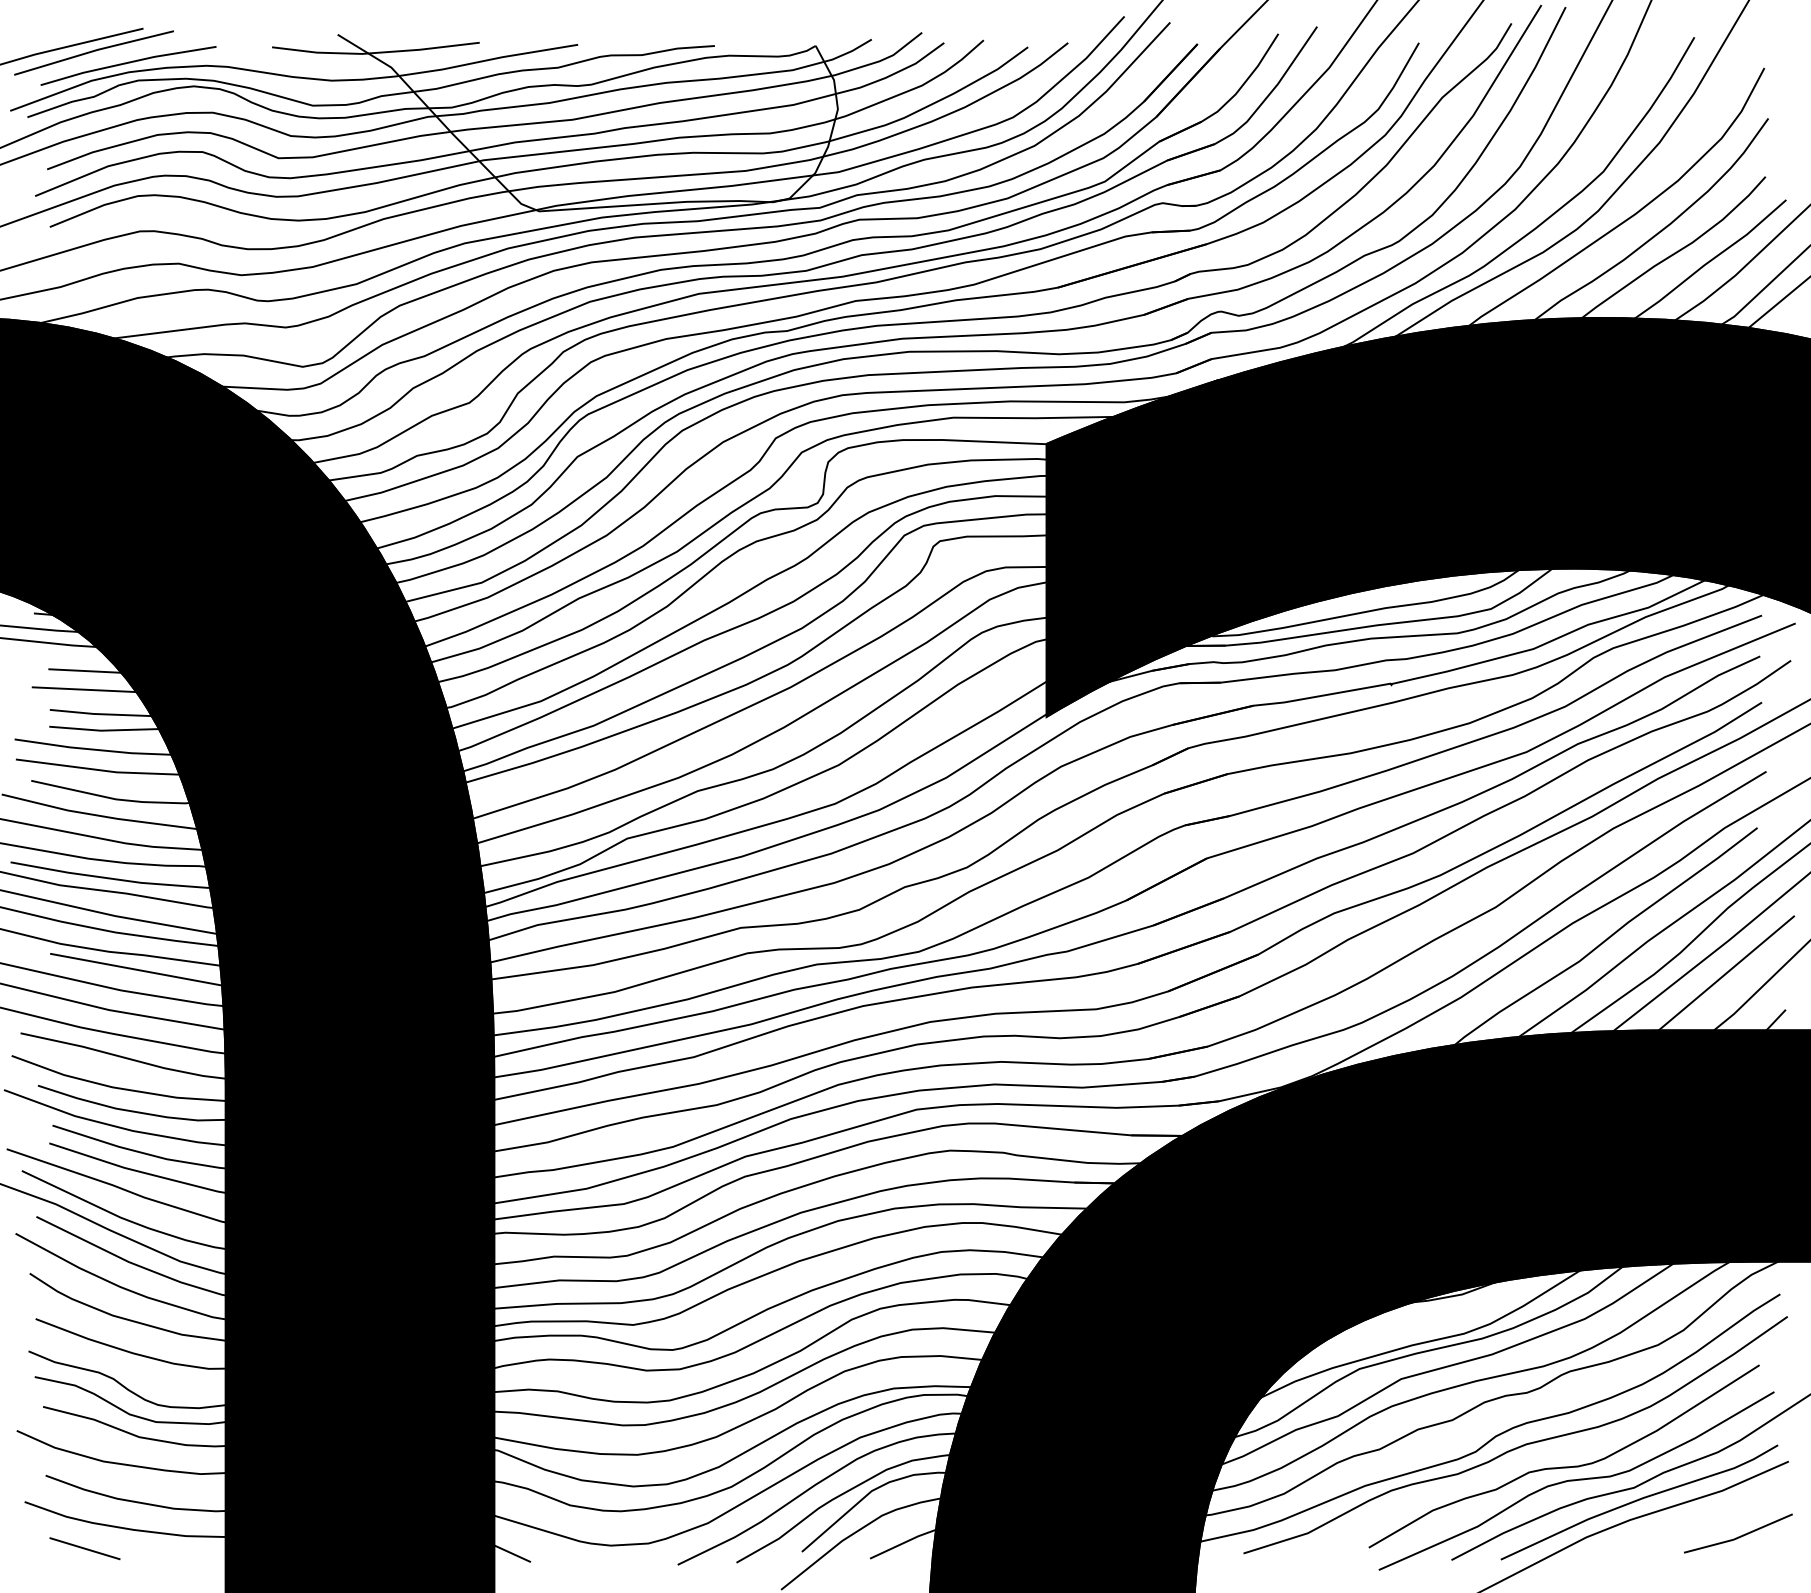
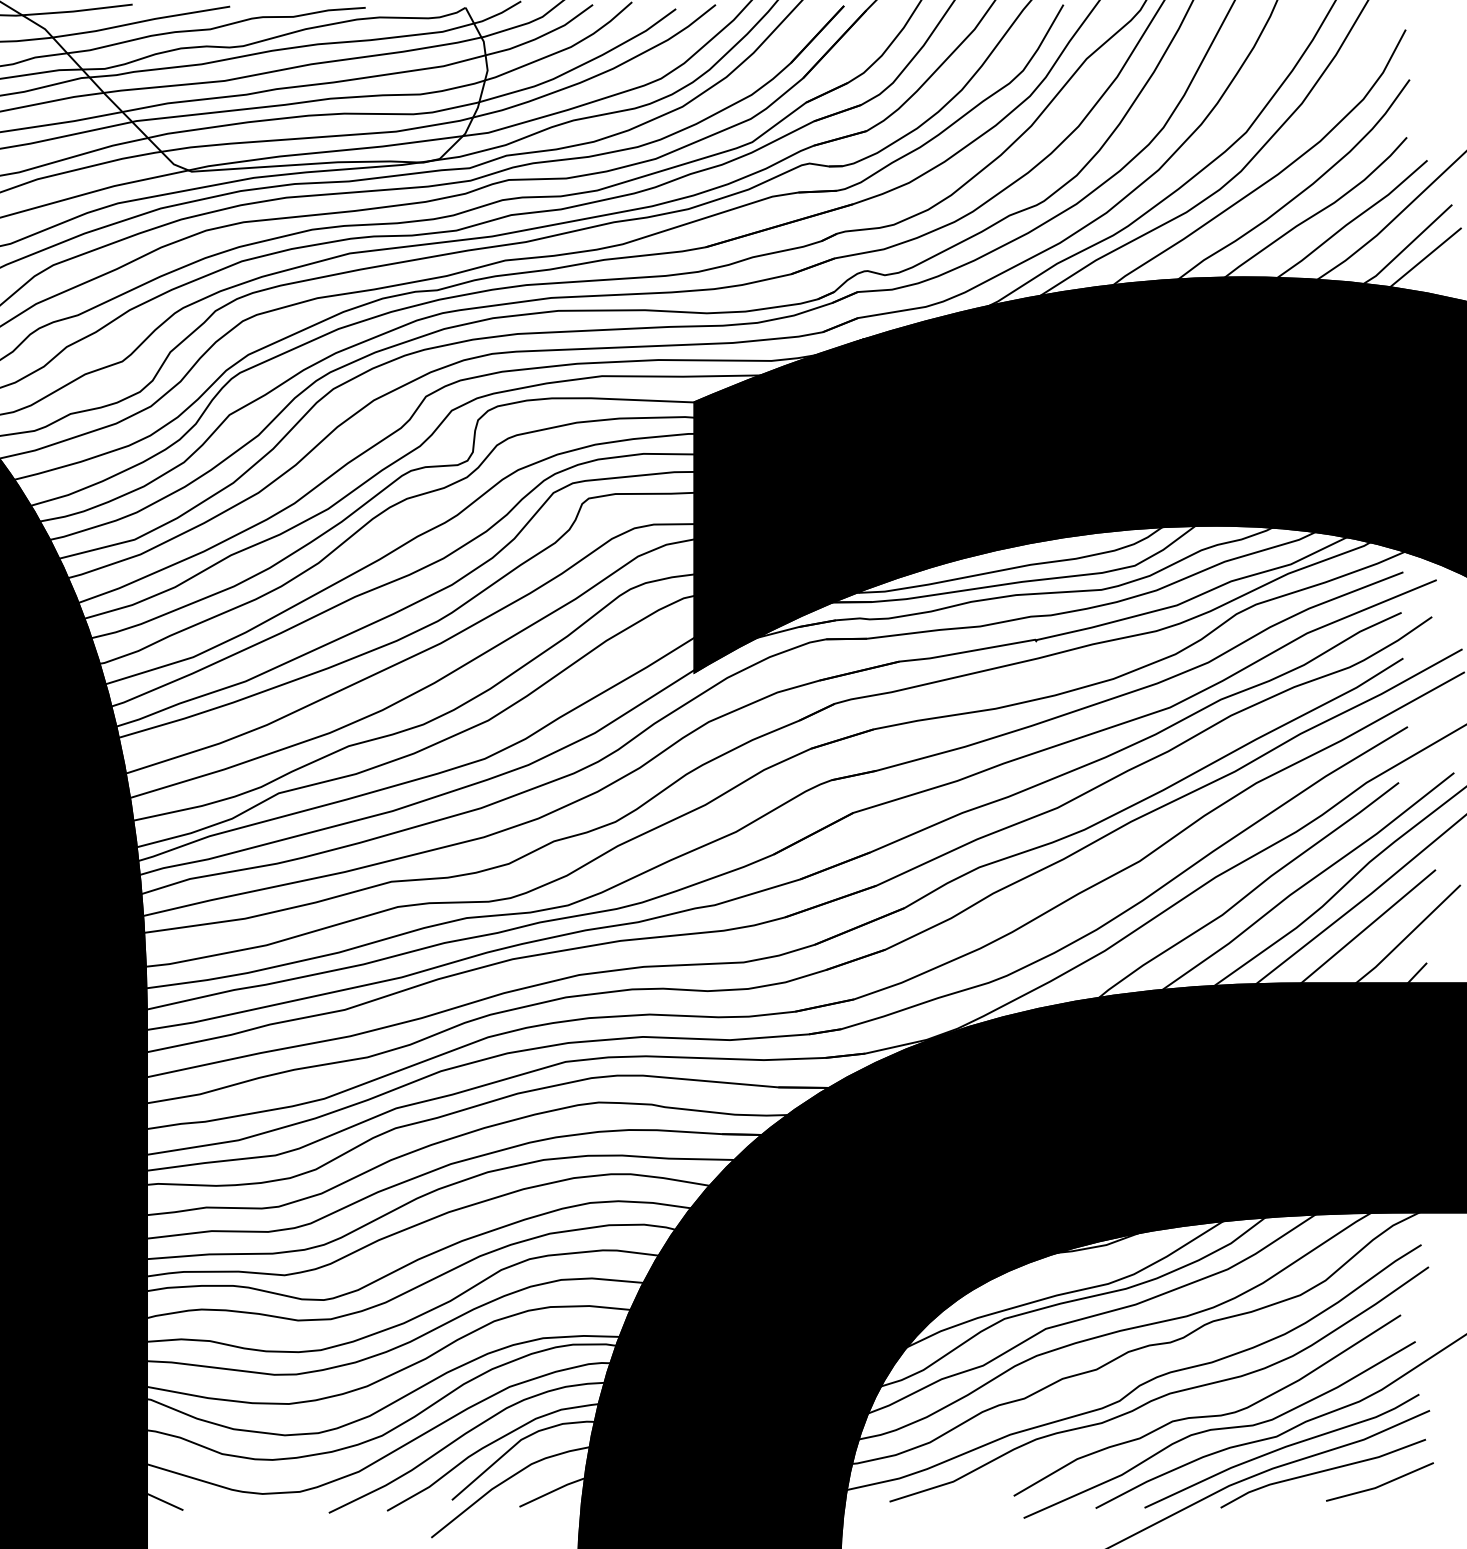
line: (1680, 1523) -> (1322, 1472), added

